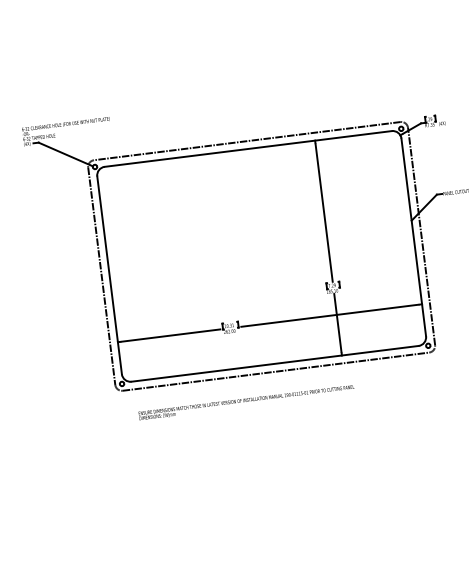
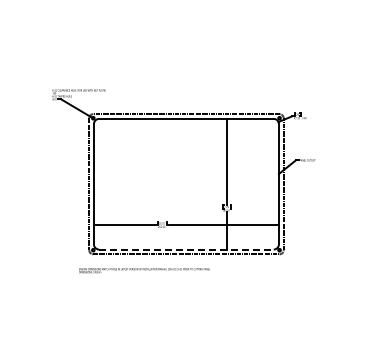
line: (275, 363) -> (186, 249), solid -> dashed
text: (246, 402) -> (144, 270), moved

